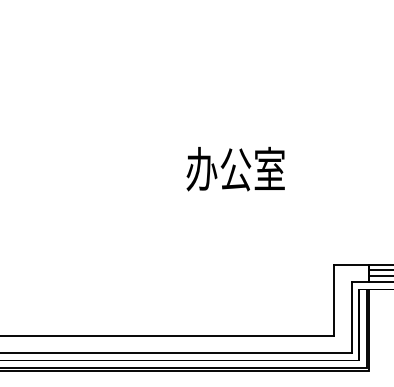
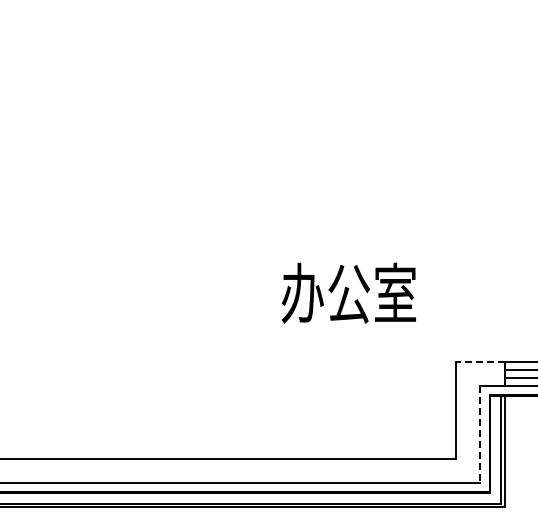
text: (235, 168) -> (348, 292), moved
line: (351, 264) -> (479, 361), solid -> dashed
line: (351, 317) -> (480, 434), solid -> dashed

